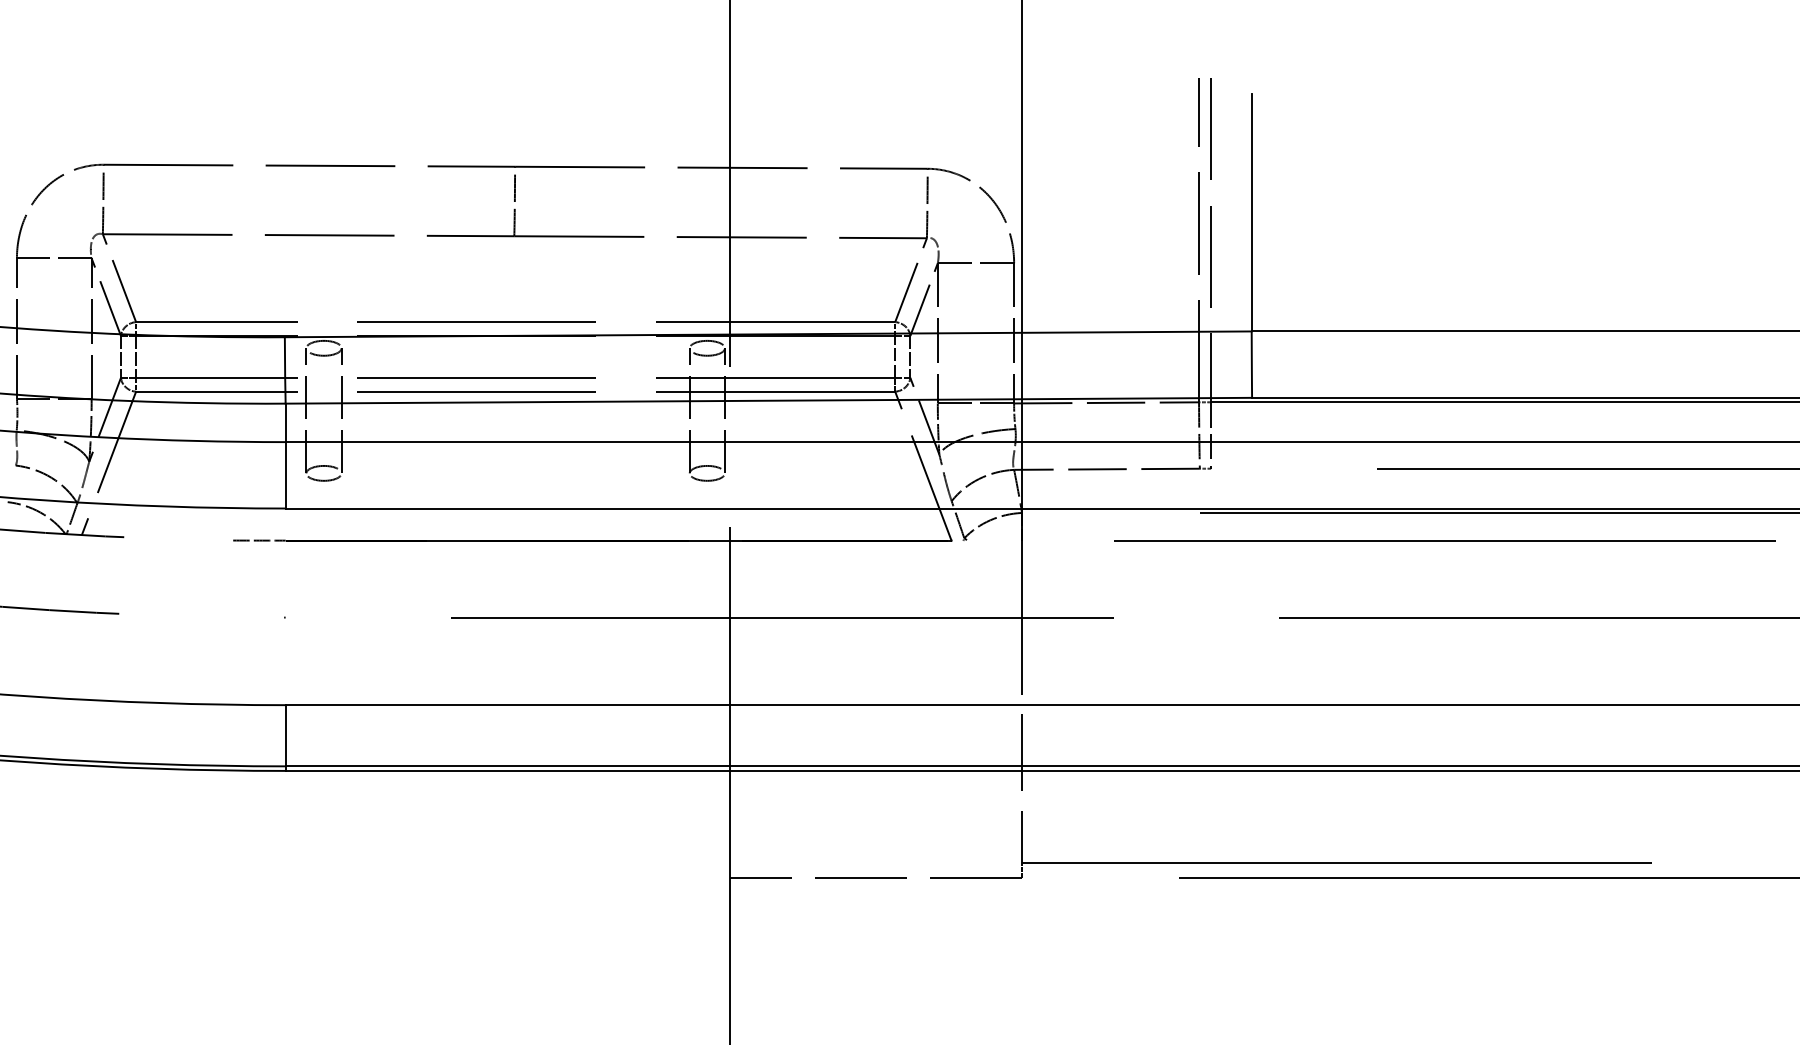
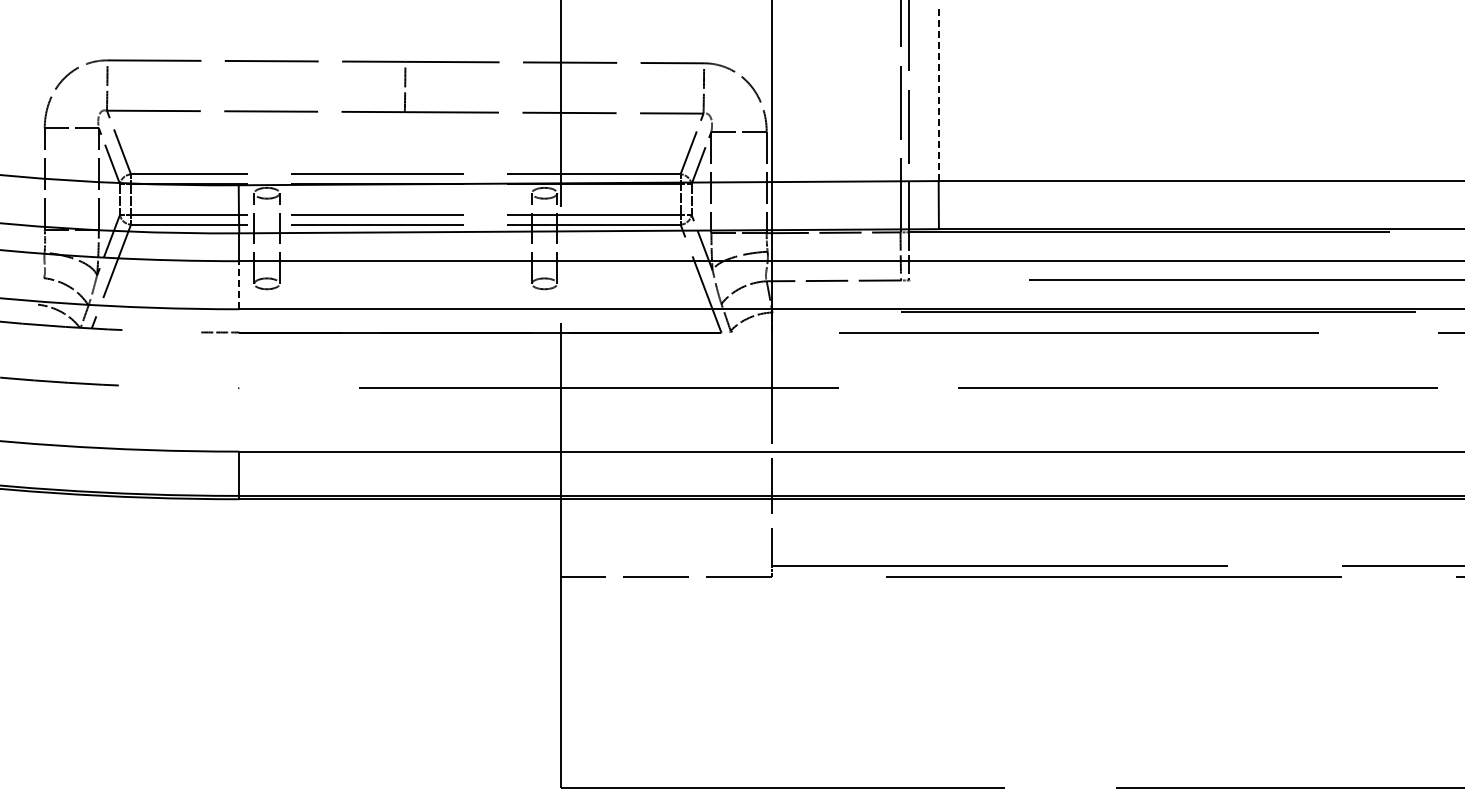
line: (1251, 213) -> (938, 95), solid -> dashed
line: (285, 474) -> (239, 284), solid -> dashed

